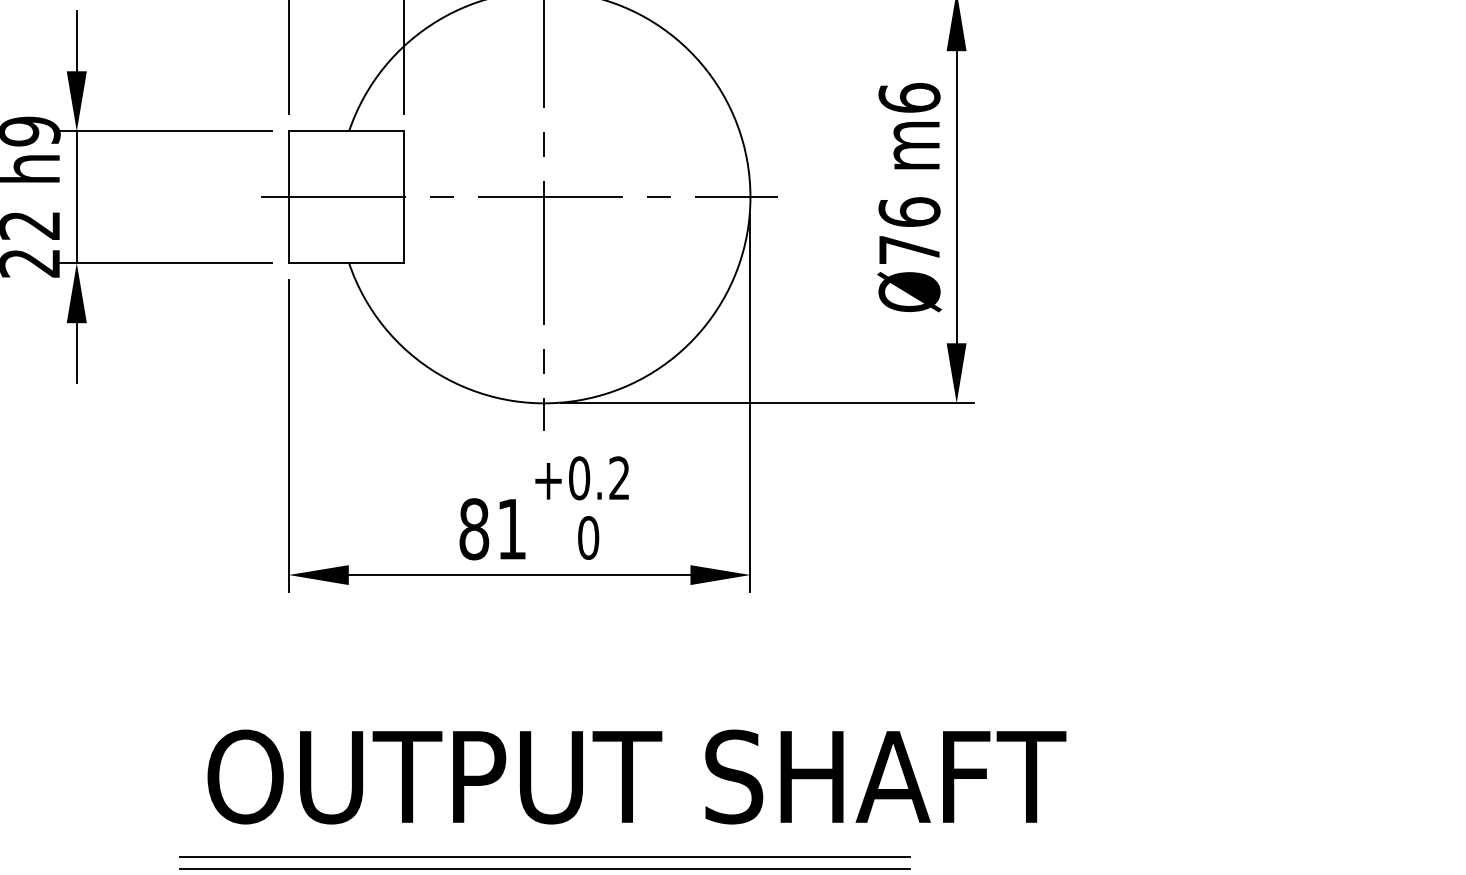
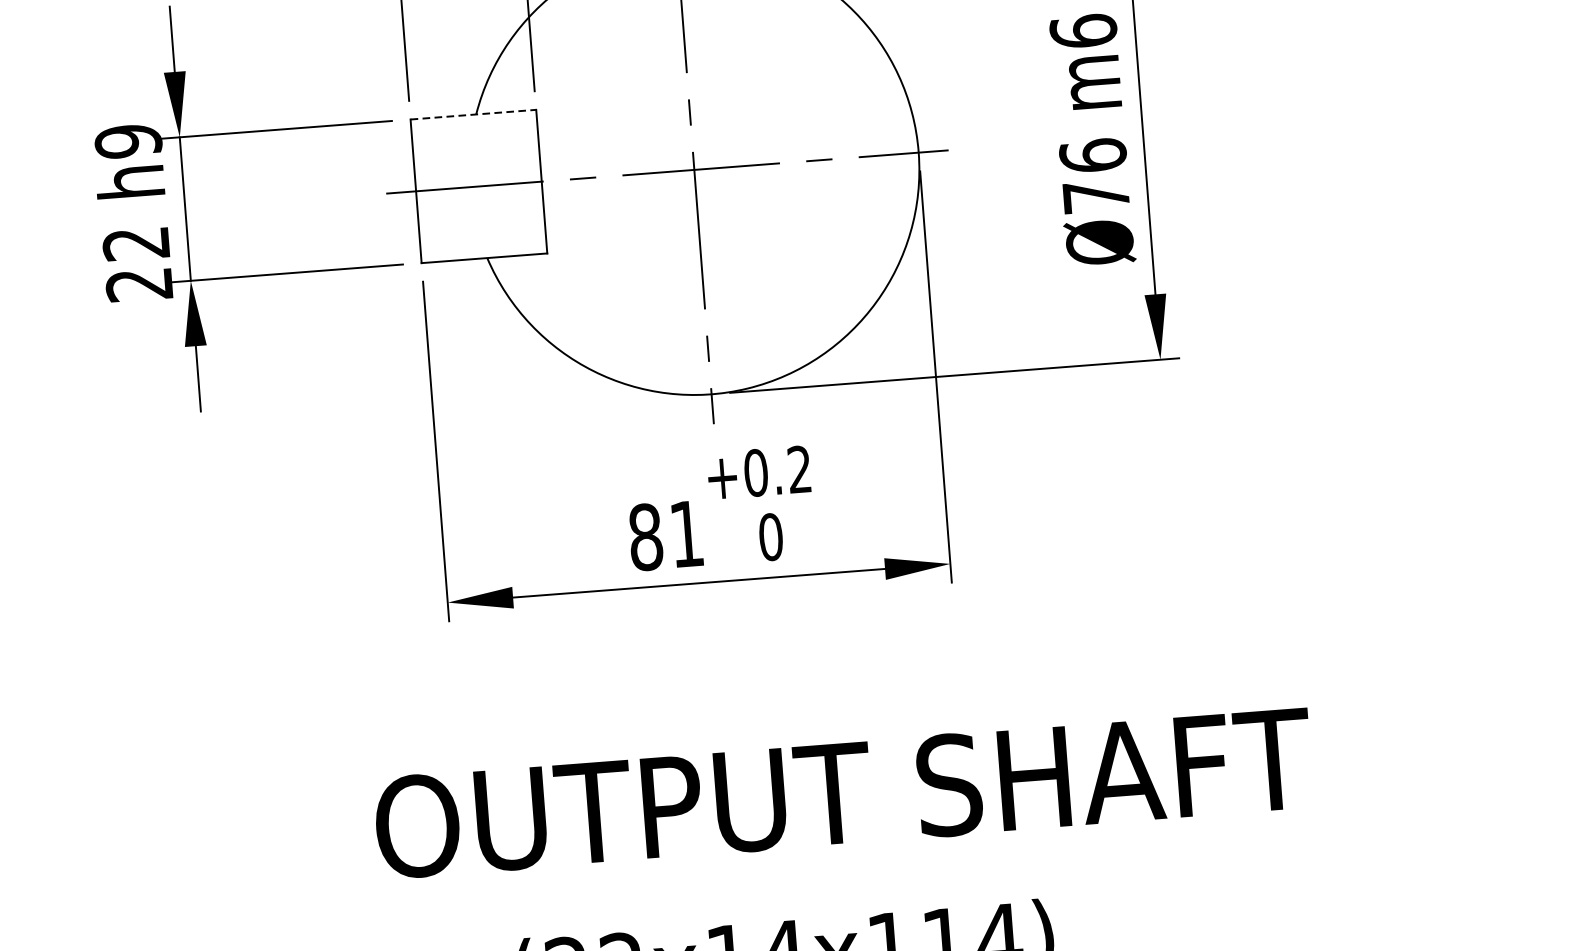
line: (346, 131) -> (473, 114), solid -> dashed
line: (545, 856) -> (750, 887), removed
line: (545, 868) -> (751, 900), removed

